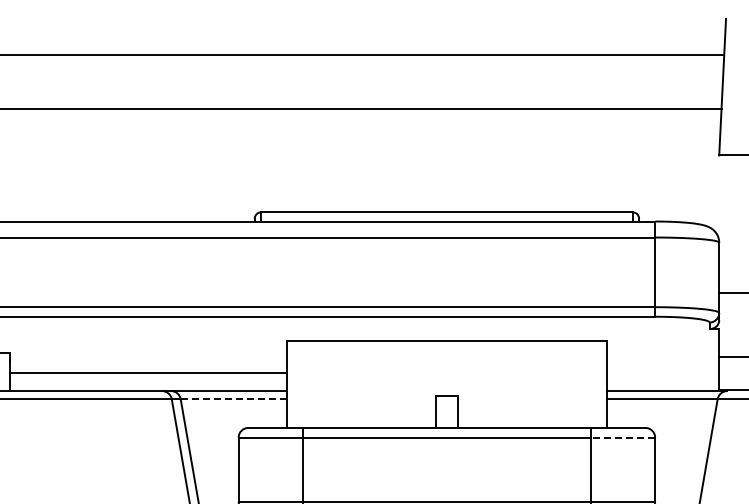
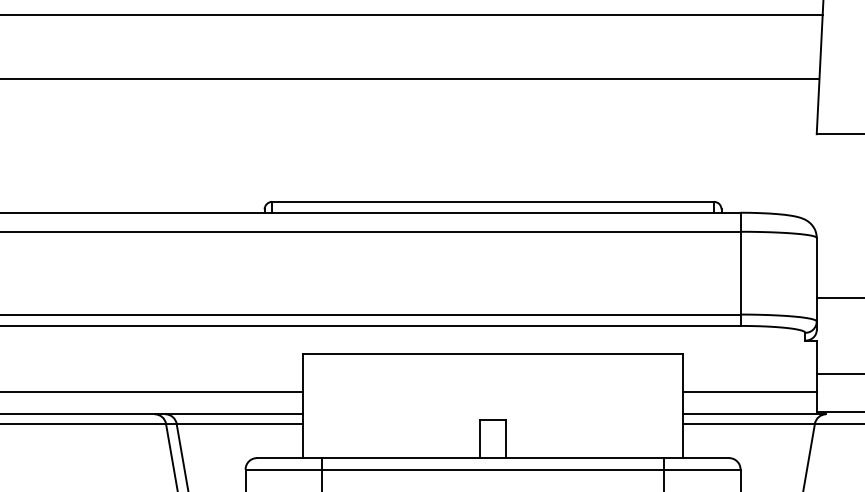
line: (663, 372) -> (750, 392), added
line: (234, 399) -> (240, 424), dashed -> solid
line: (622, 437) -> (701, 469), dashed -> solid

